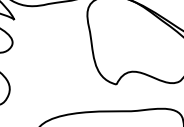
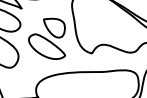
part: (50, 62) -> (46, 38), added

